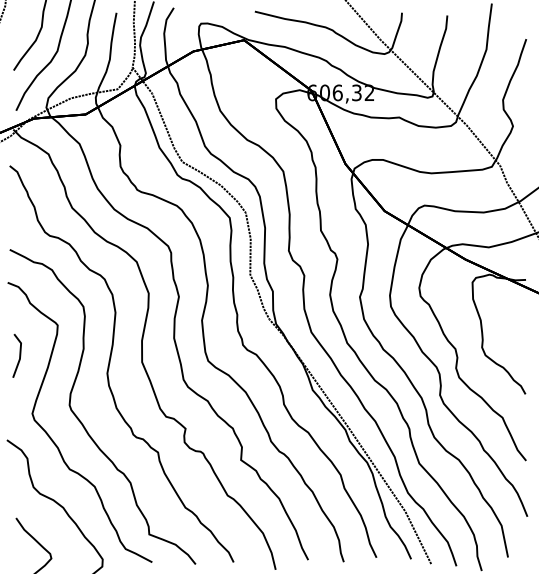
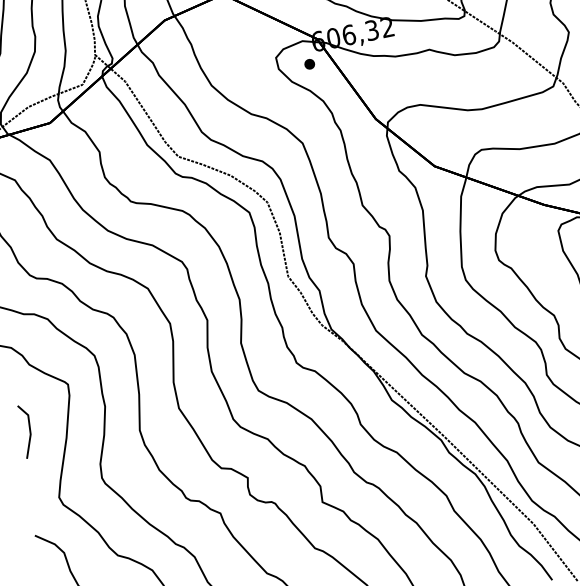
part: (301, 109) -> (309, 64), added

